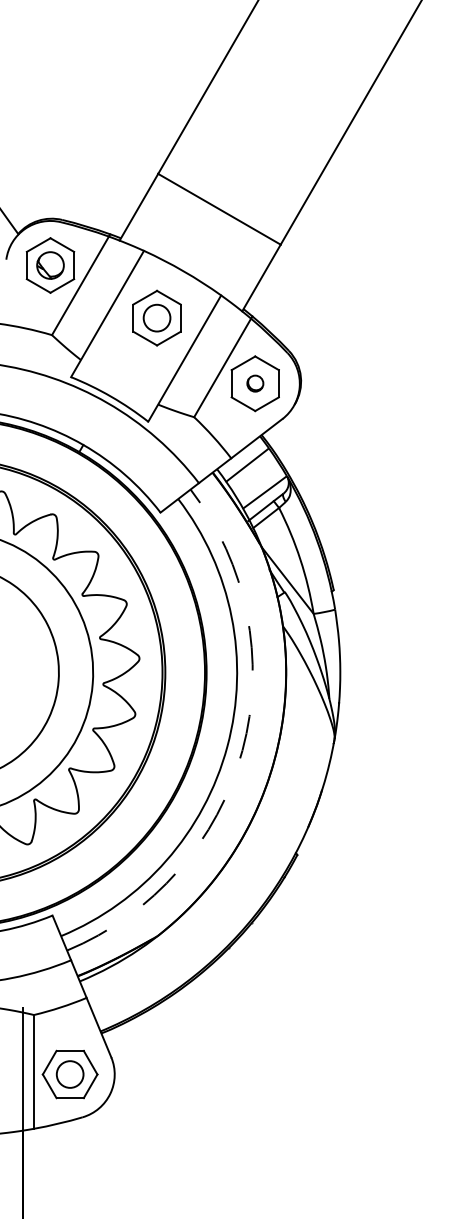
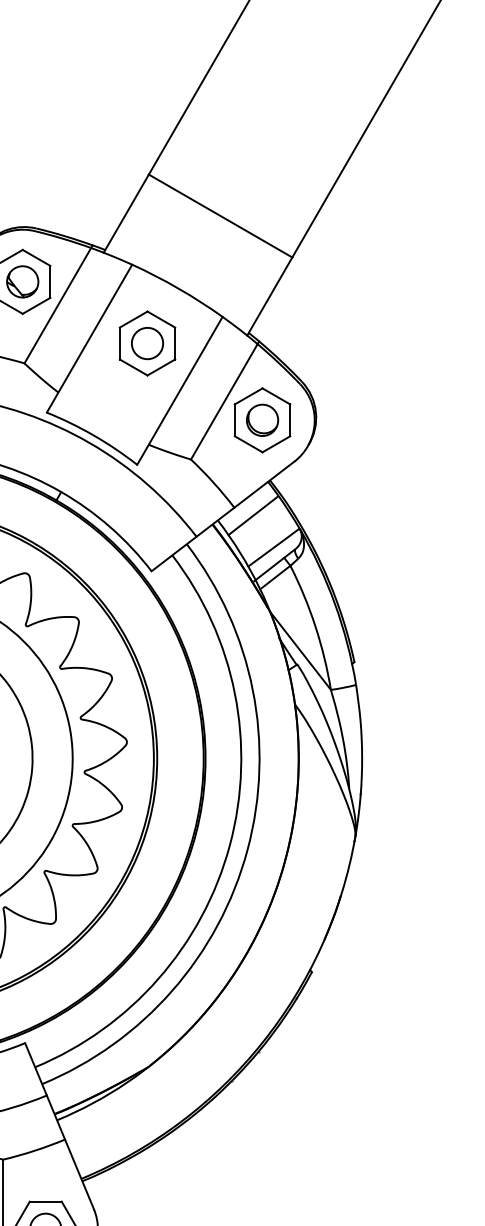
part: (255, 383) -> (262, 420), size x1.67
arc: (242, 750) -> (247, 849), dashed -> solid

